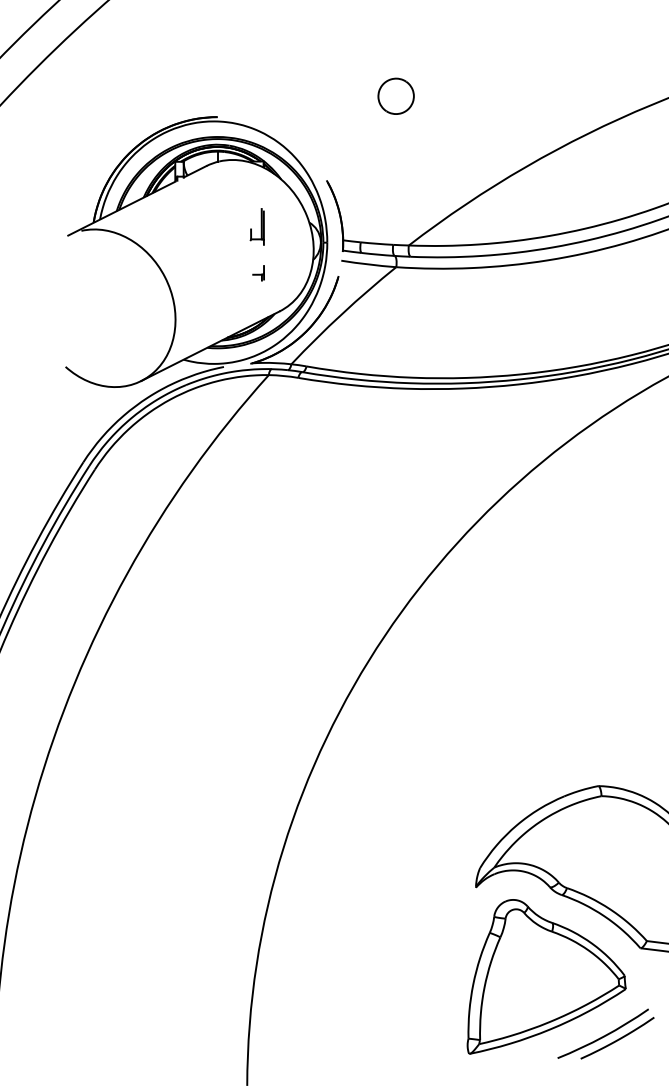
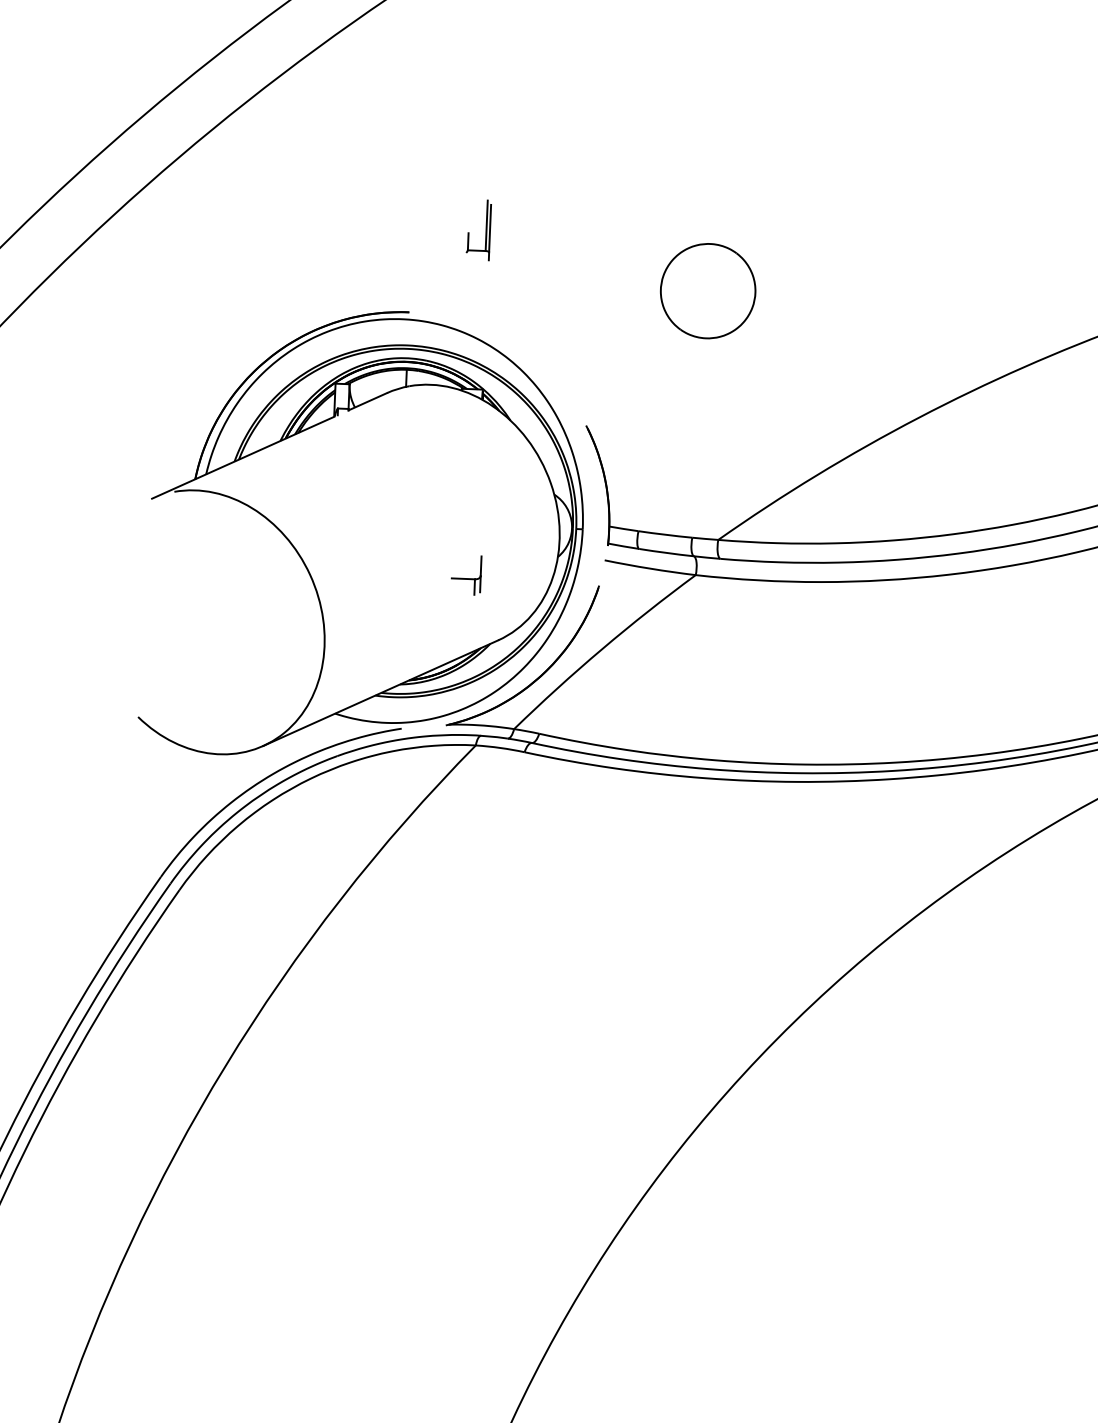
part: (395, 95) -> (706, 289), size x1.6
part: (256, 226) -> (477, 229), moved
part: (258, 273) -> (465, 575), size x1.6

